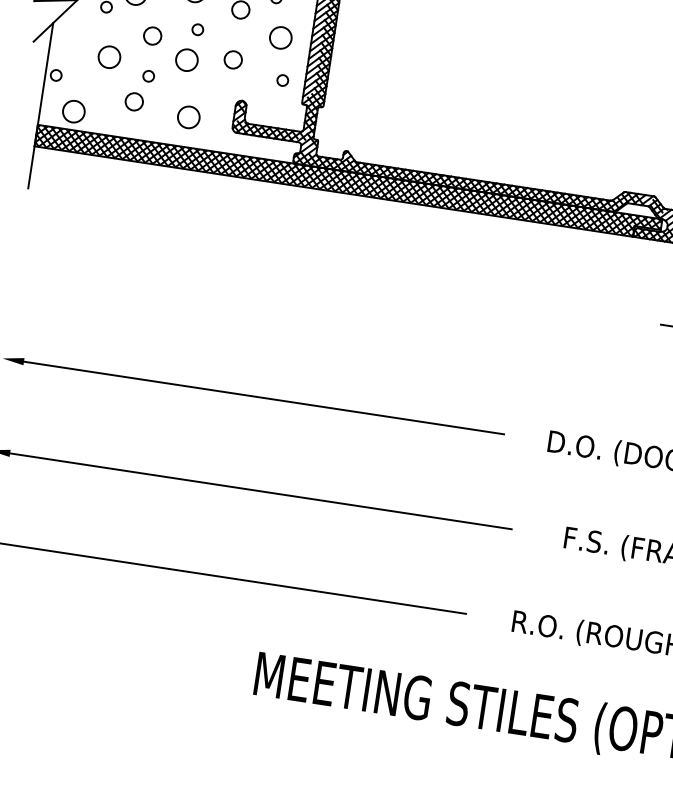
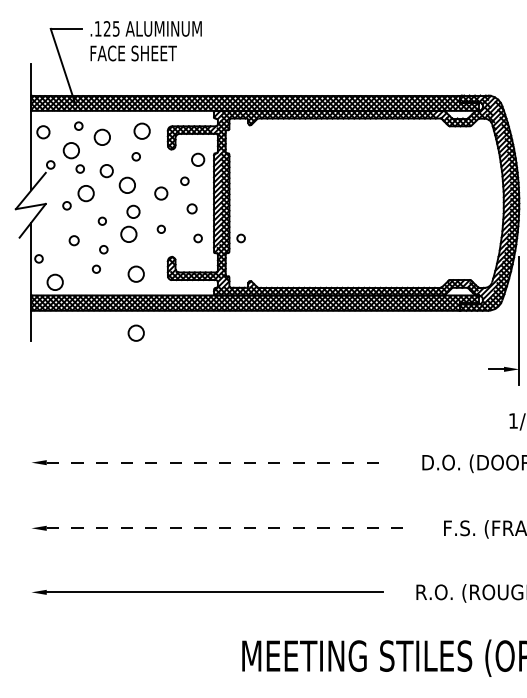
circle: (196, 28) -> (132, 211), size x1.6
circle: (152, 36) -> (102, 221), size x0.6
circle: (279, 37) -> (191, 208), size x0.6
circle: (108, 57) -> (73, 240), size x0.6
circle: (233, 60) -> (161, 229), size x0.6
circle: (341, 89) -> (240, 238), added
circle: (134, 102) -> (96, 269), size x0.6
circle: (175, 198) -> (135, 332), added
line: (263, 397) -> (218, 462), solid -> dashed
line: (261, 491) -> (226, 528), solid -> dashed

